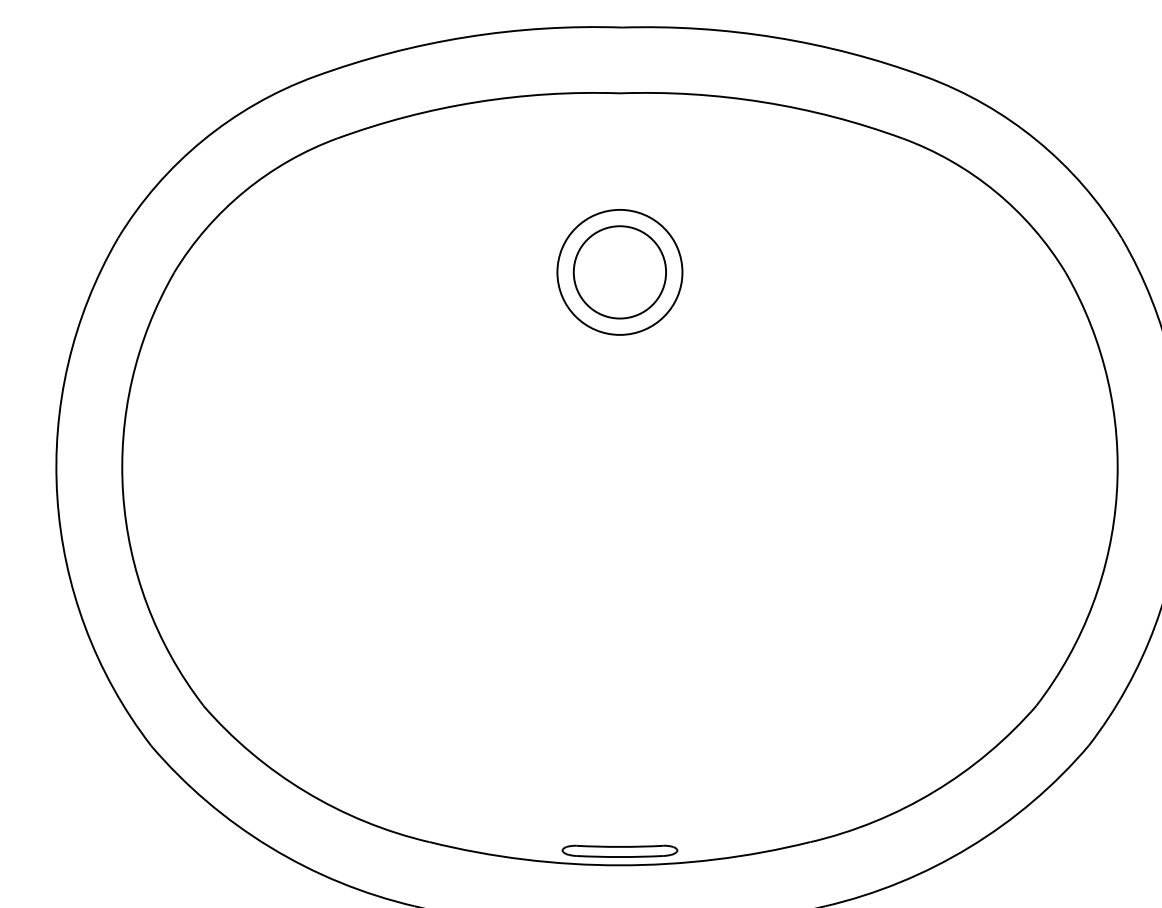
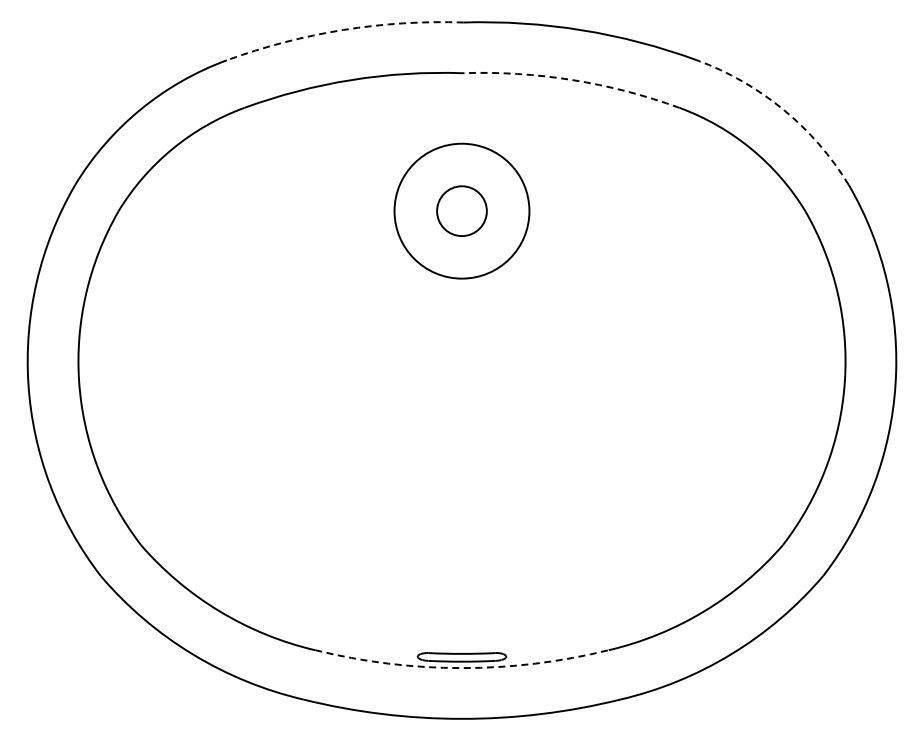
arc: (466, 36) -> (343, 29), solid -> dashed
arc: (763, 102) -> (572, 80), solid -> dashed
arc: (1037, 140) -> (783, 109), solid -> dashed
circle: (619, 271) -> (461, 210), size x0.7
circle: (619, 272) -> (461, 211), size x1.4
arc: (619, 865) -> (461, 668), solid -> dashed

